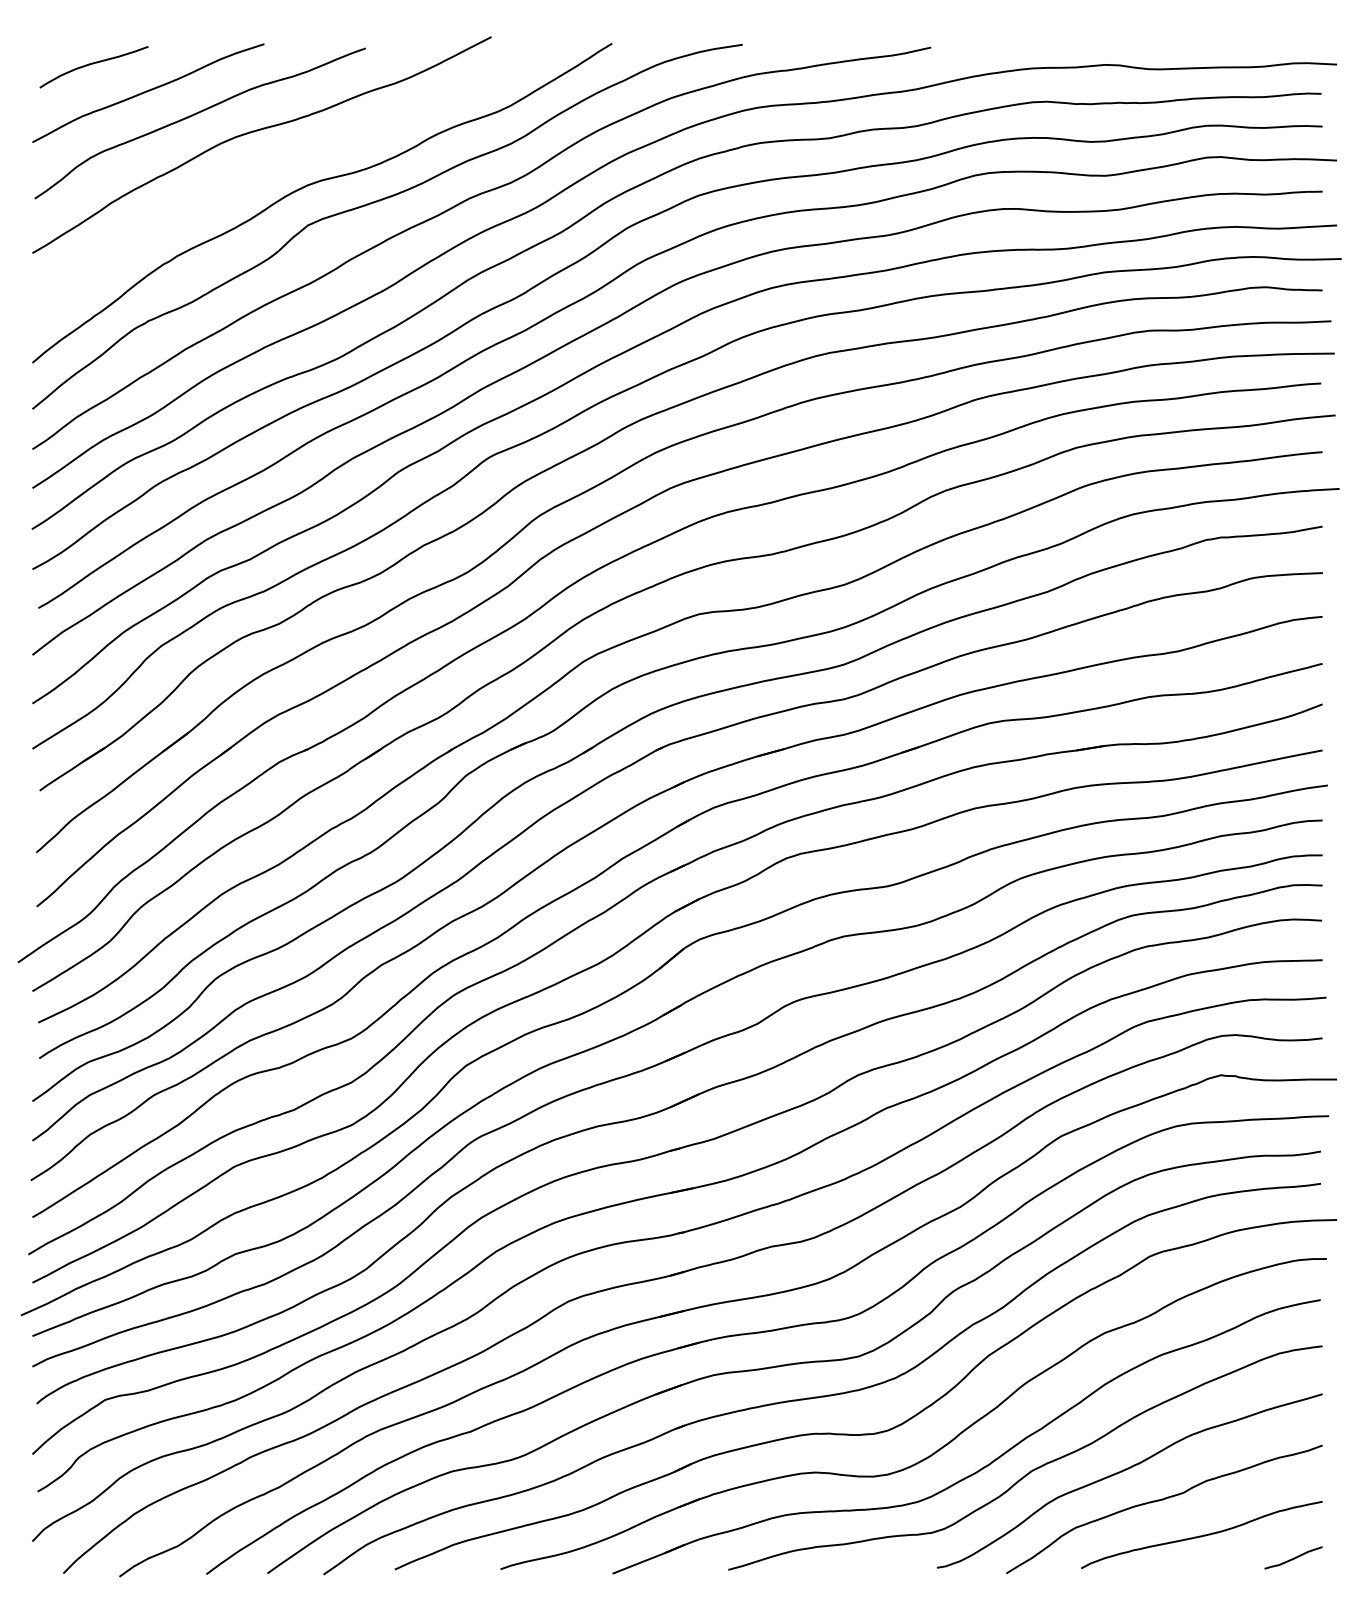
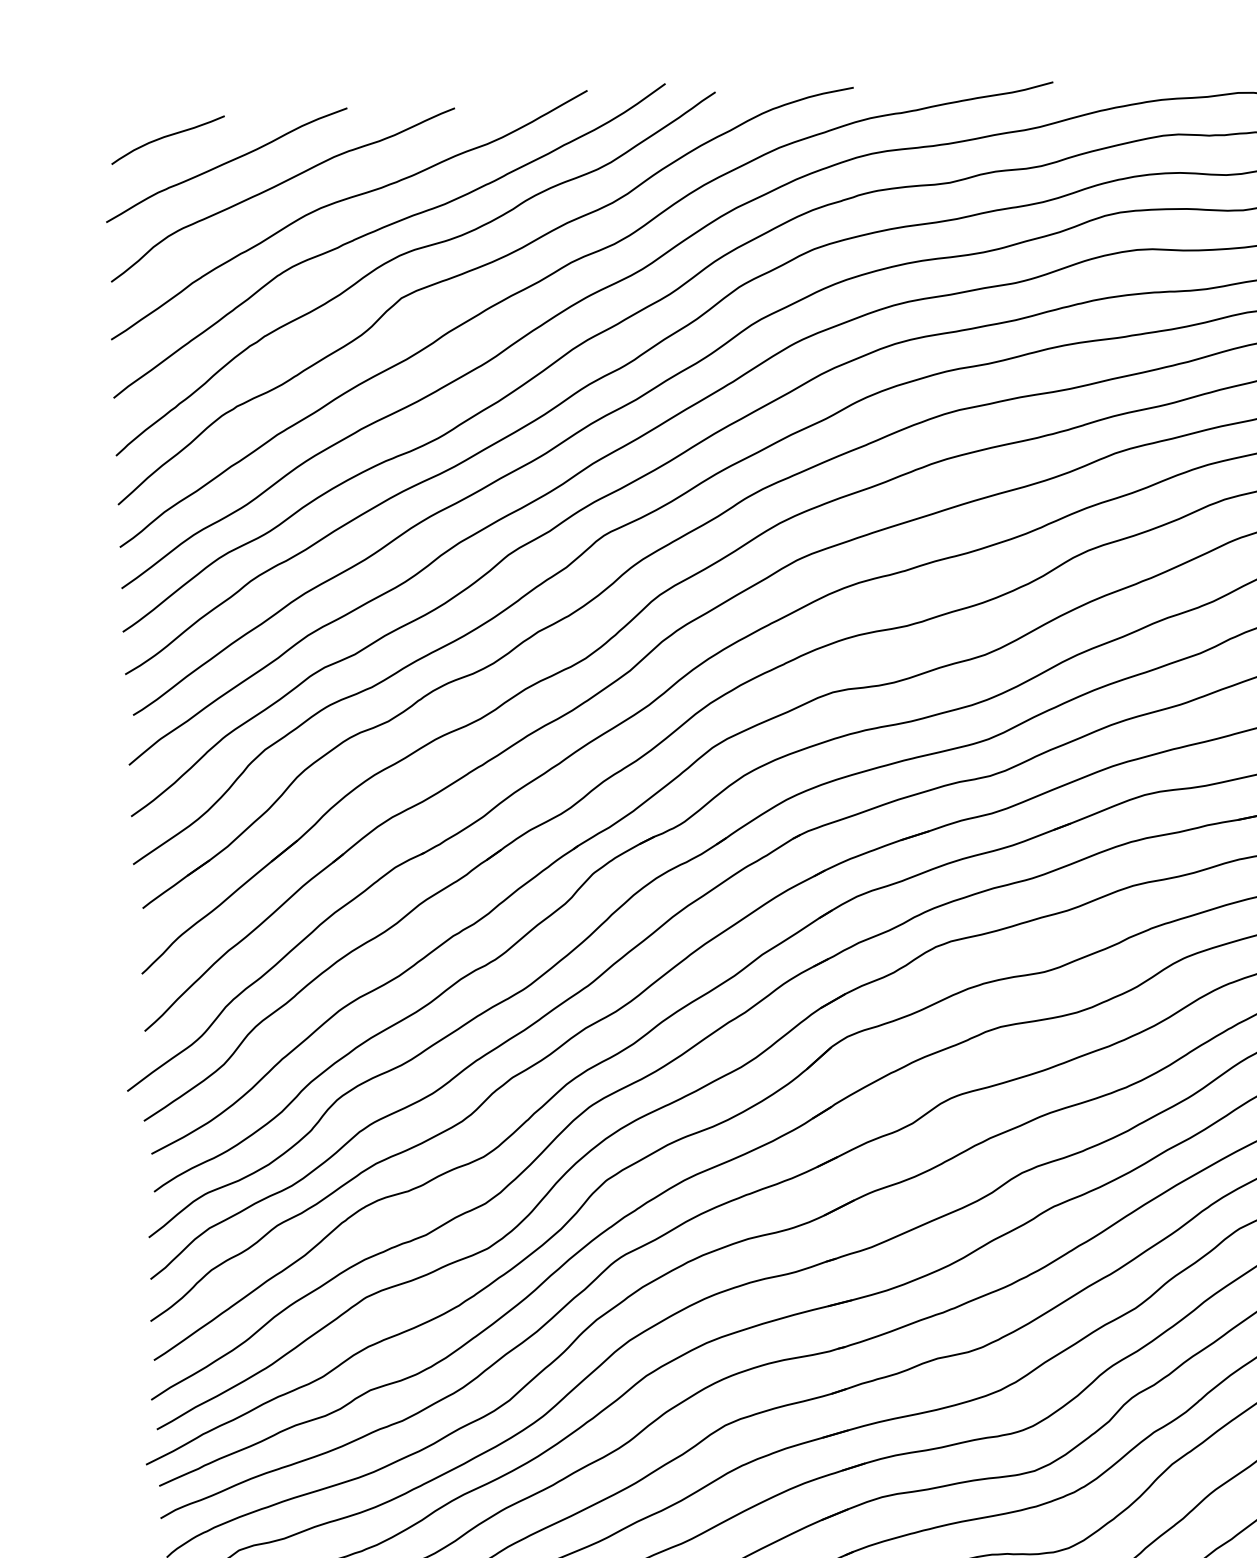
curve: (295, 158) -> (385, 227), added

